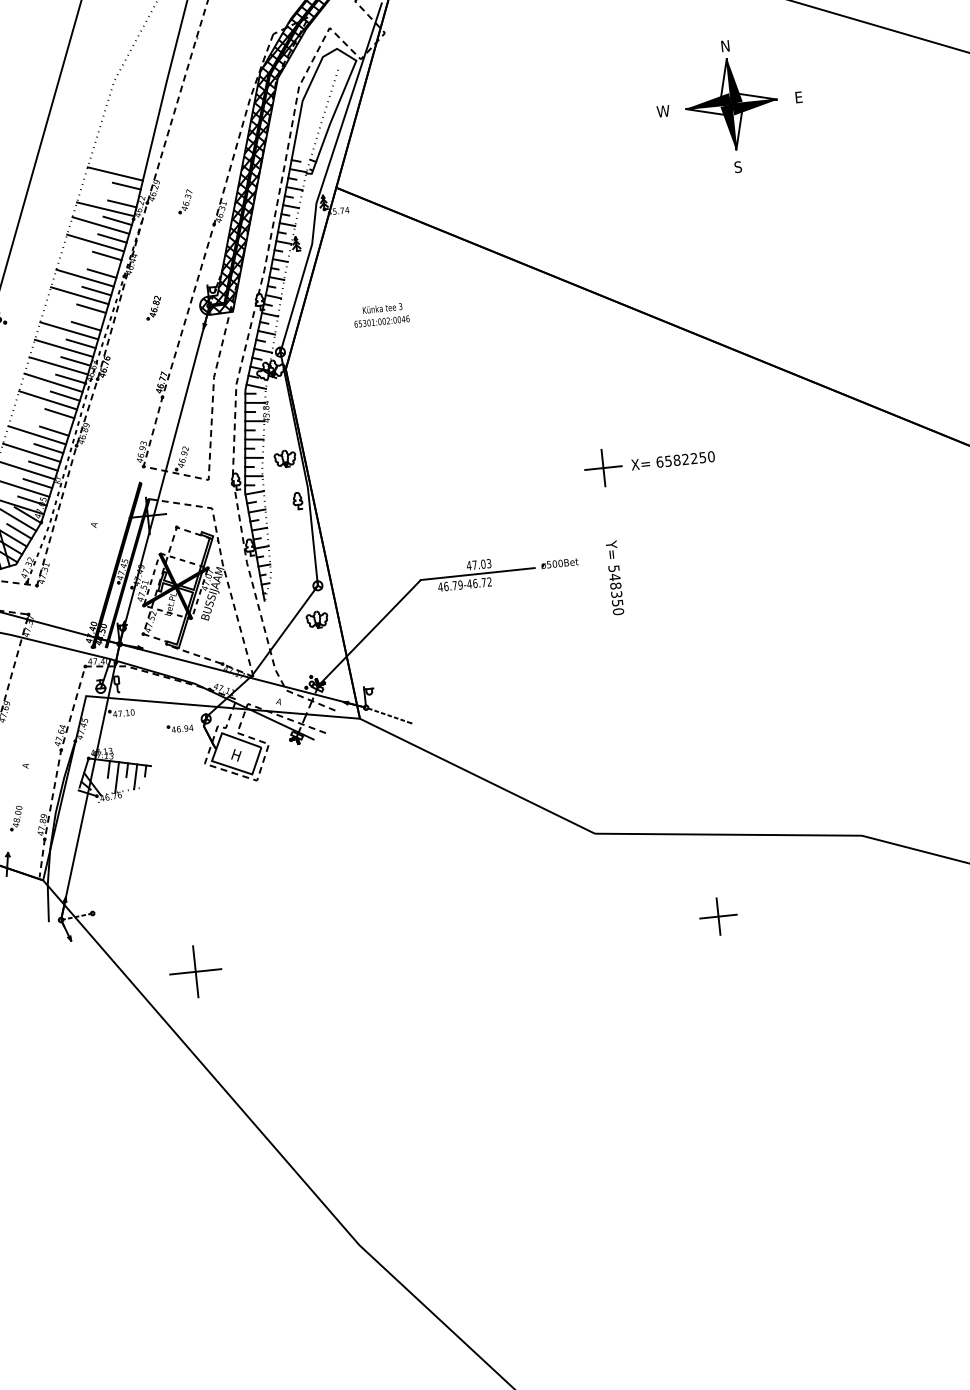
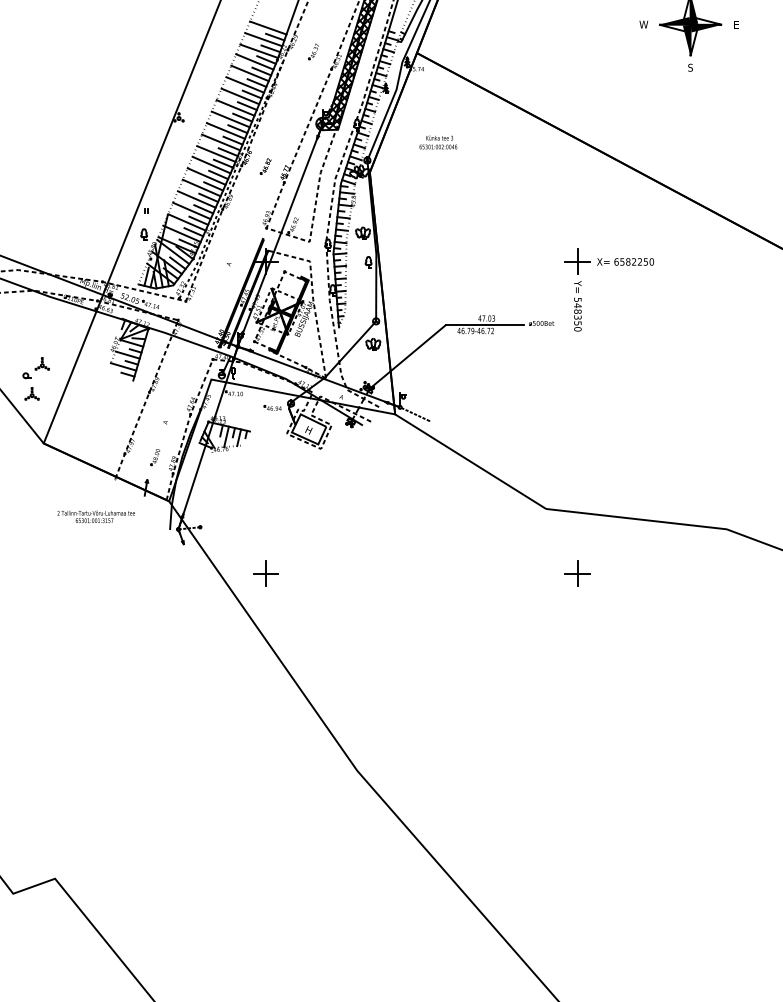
line: (110, 191) -> (263, 39), added
line: (89, 260) -> (244, 84), added
part: (153, 307) -> (265, 166), moved
line: (74, 313) -> (230, 119), added
line: (42, 417) -> (201, 187), added
text: (614, 578) -> (577, 306), moved
part: (717, 916) -> (577, 573), moved
part: (194, 971) -> (265, 573), size x0.71

